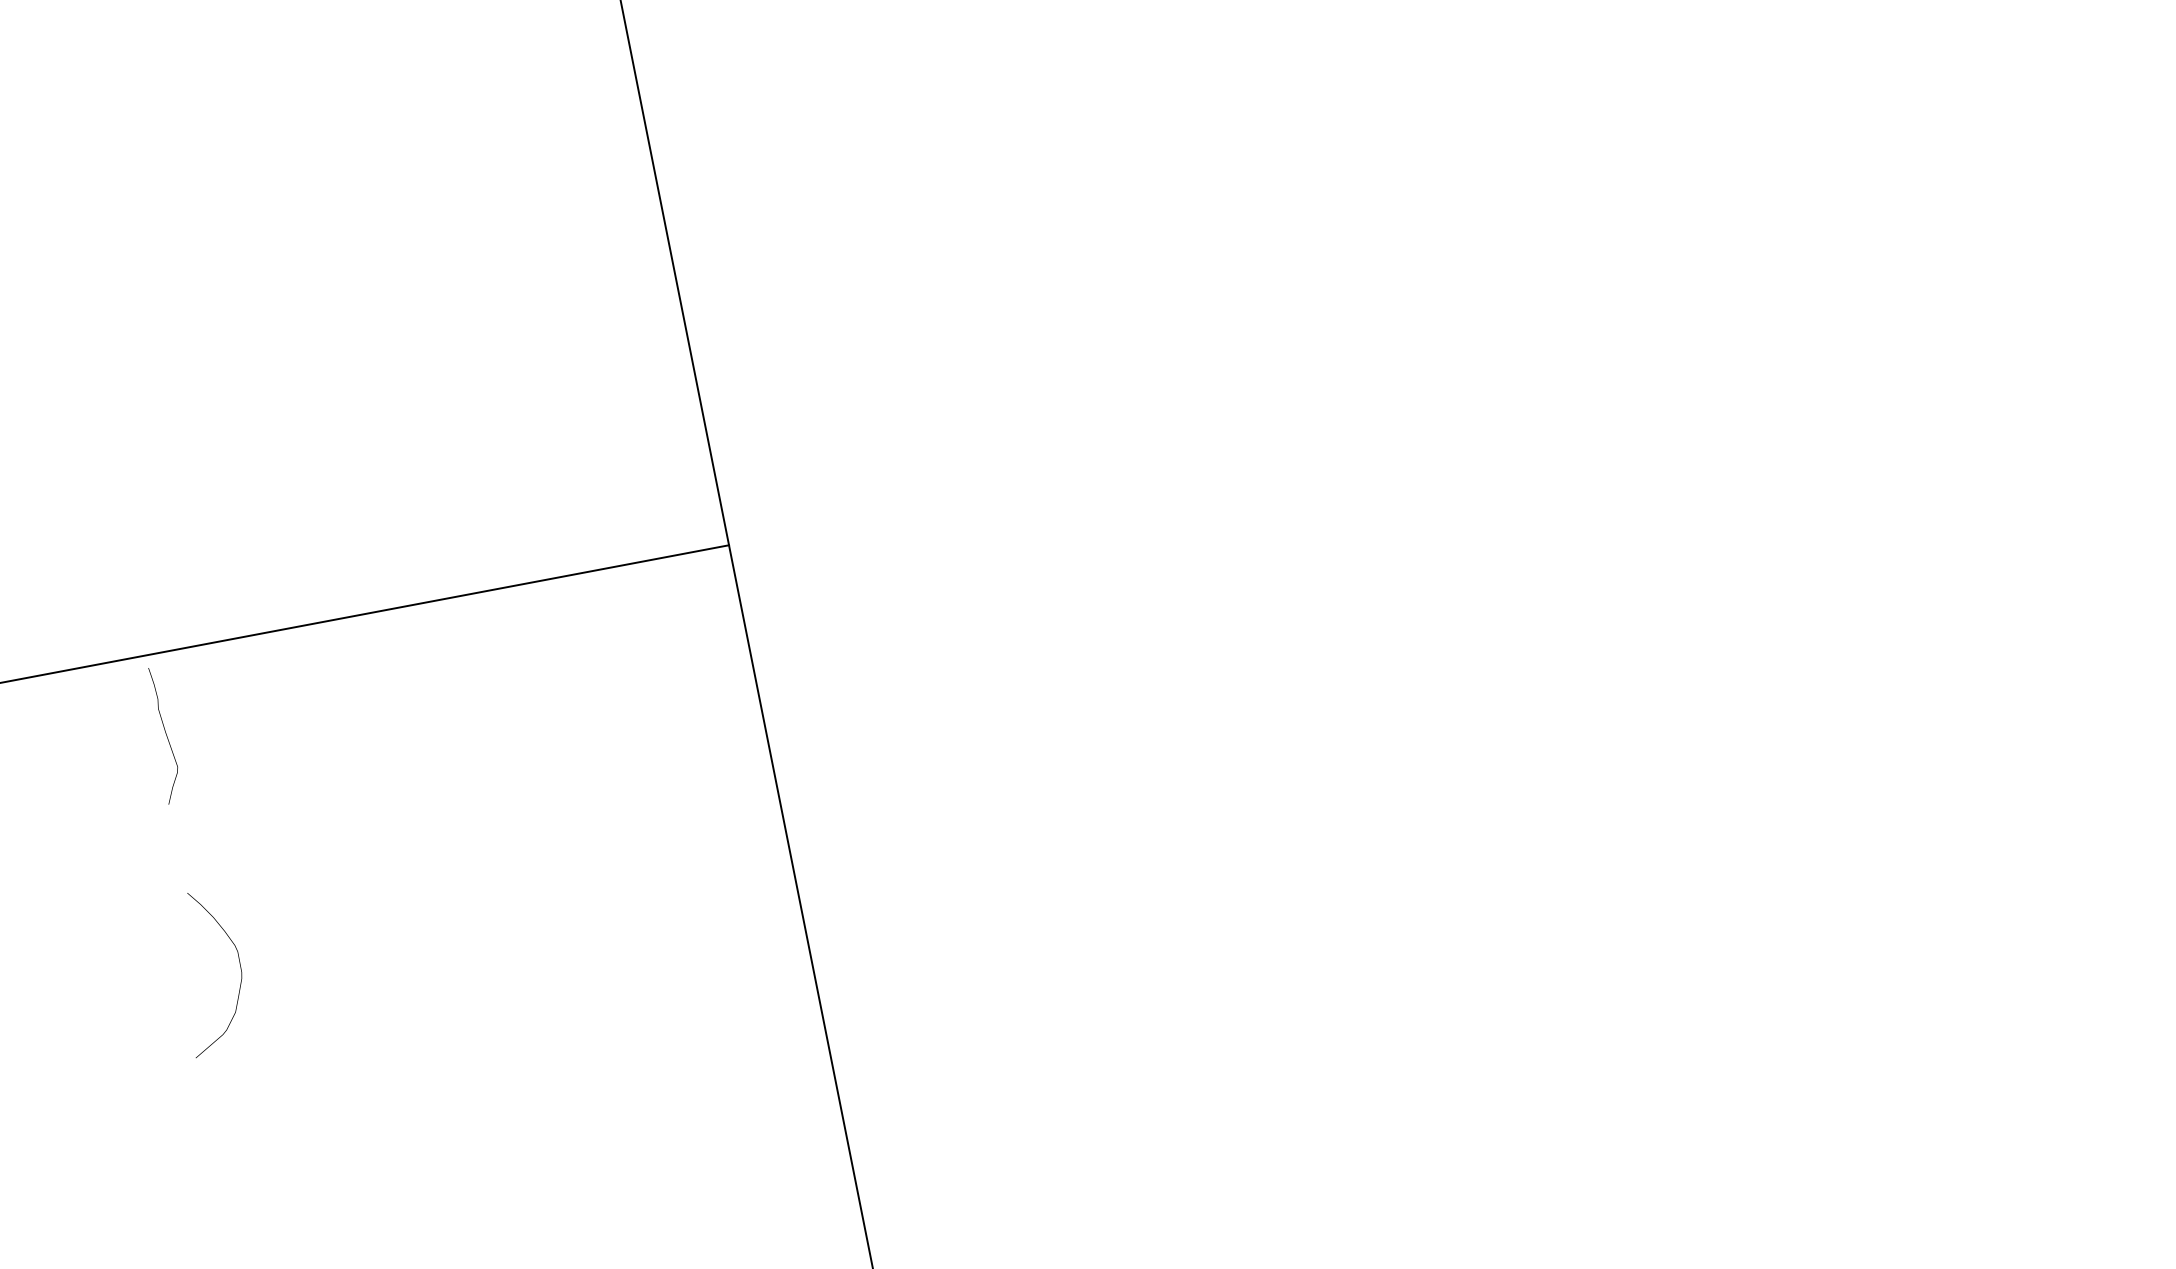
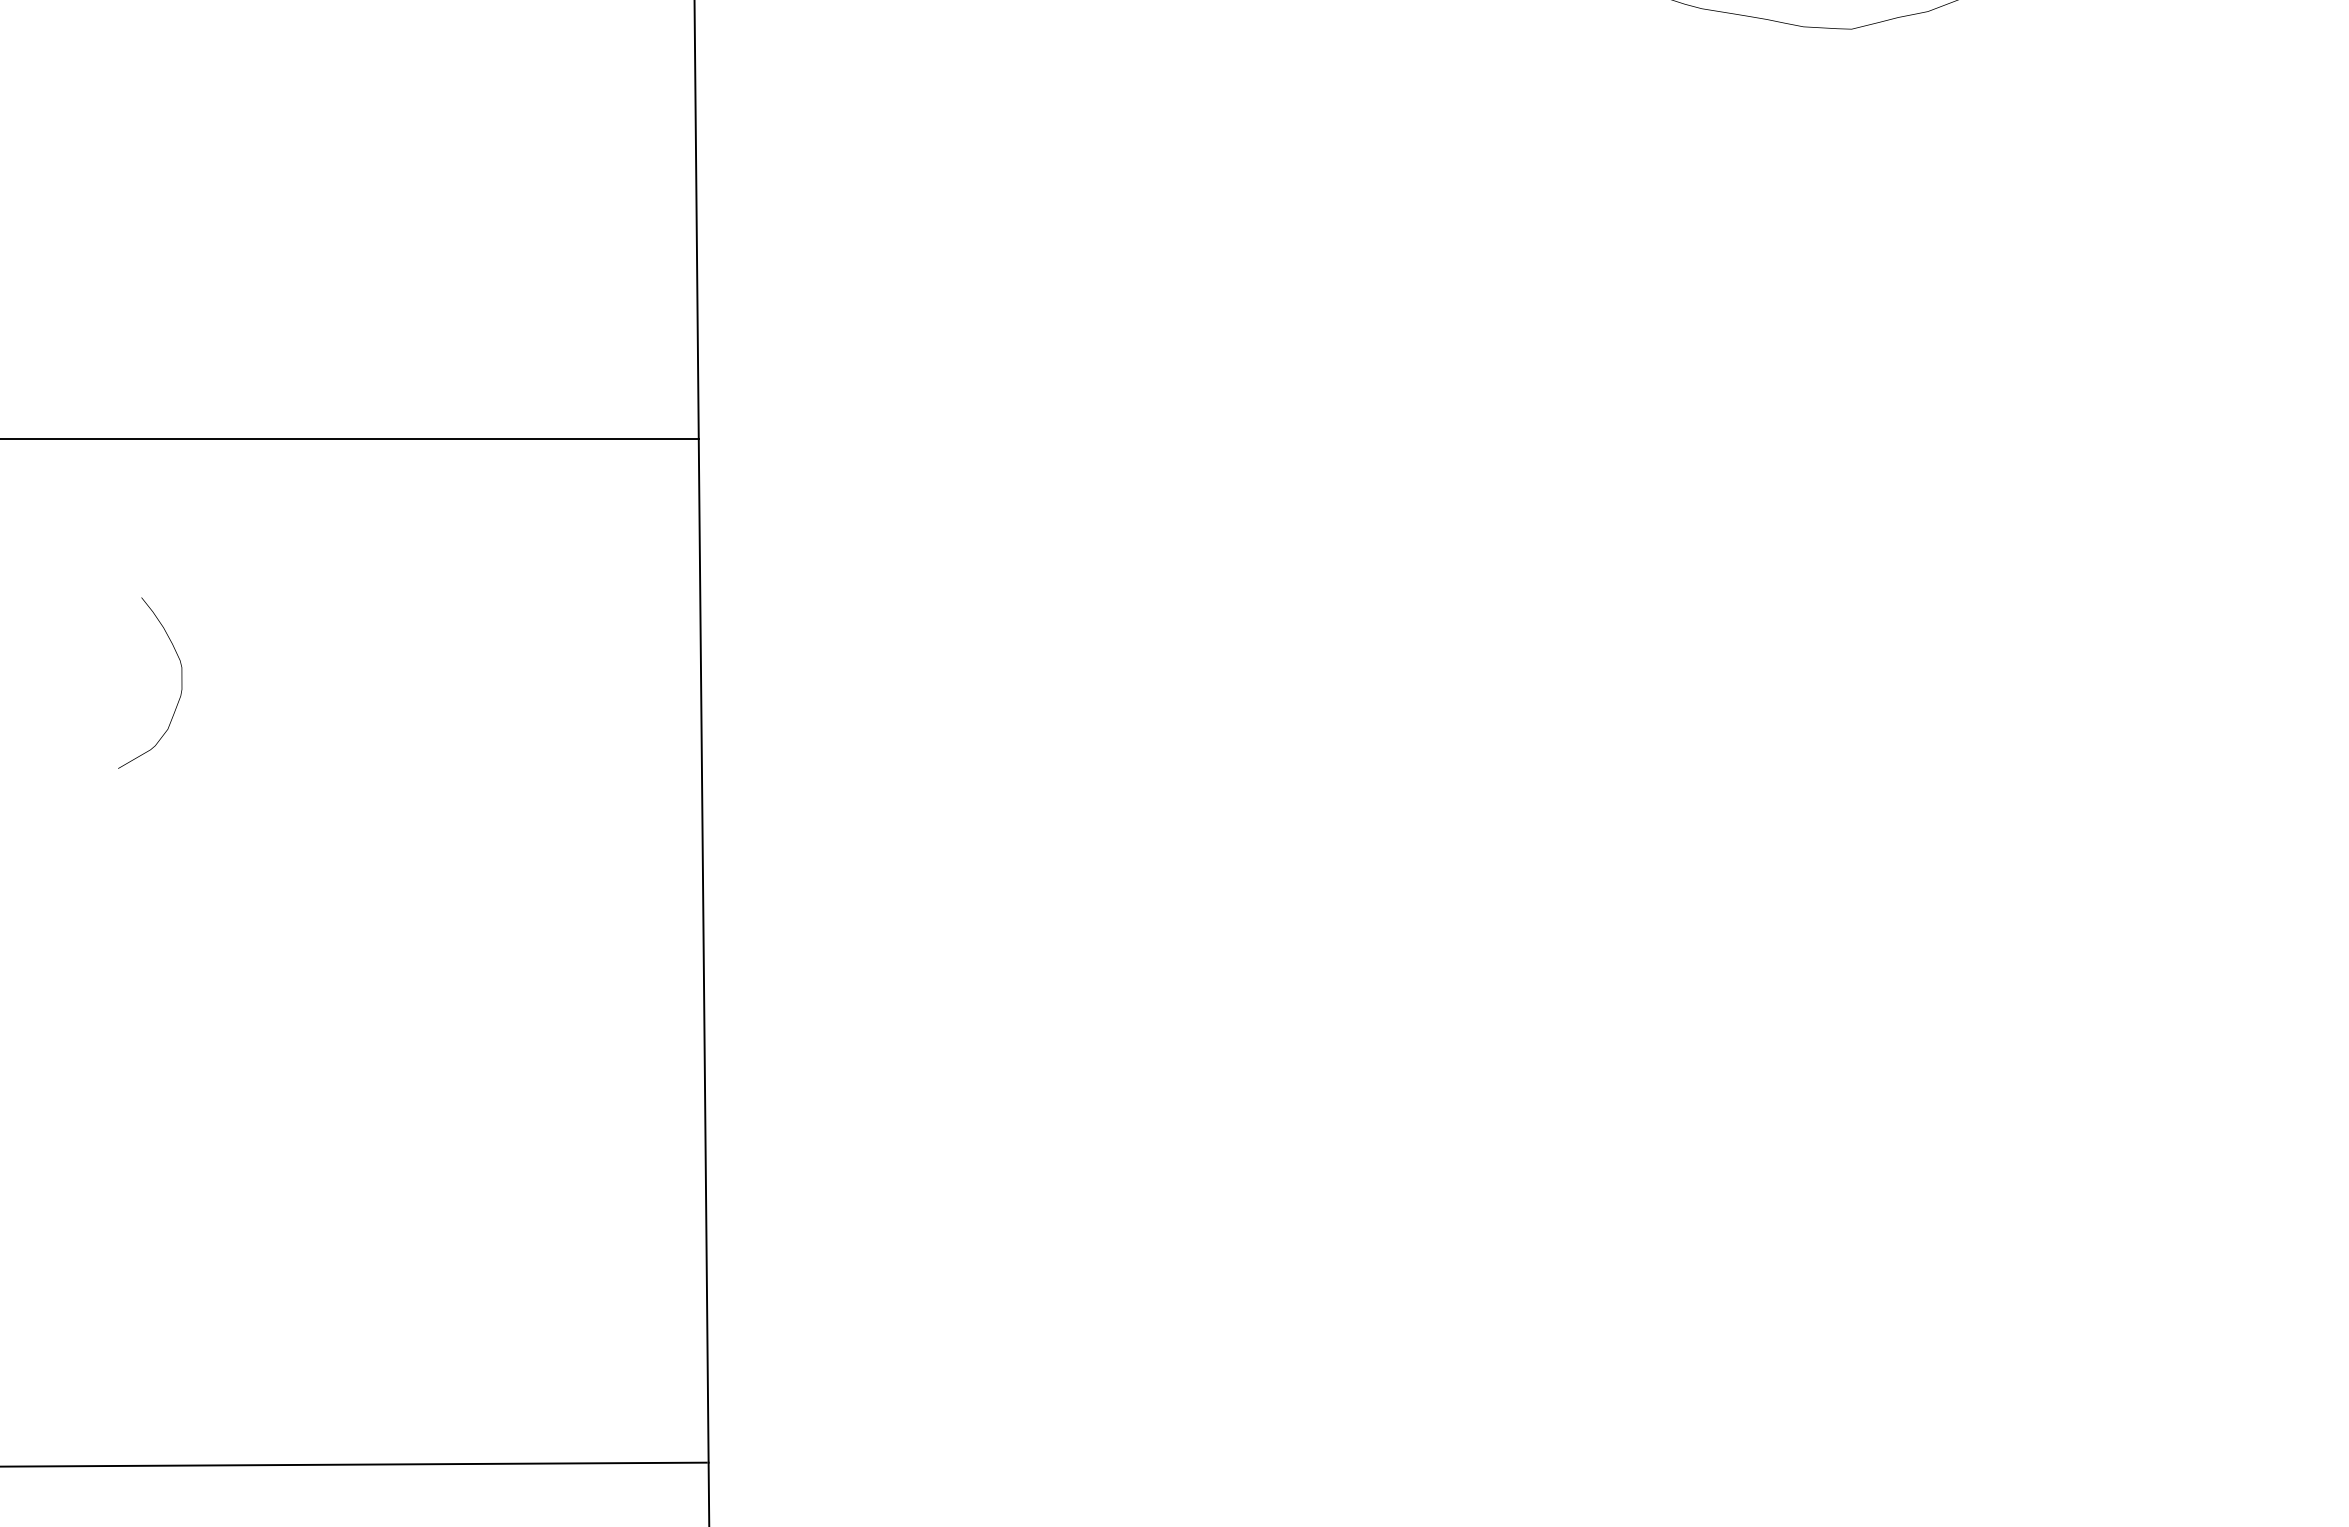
curve: (166, 735) -> (84, 524), removed
curve: (240, 965) -> (181, 682), moved

